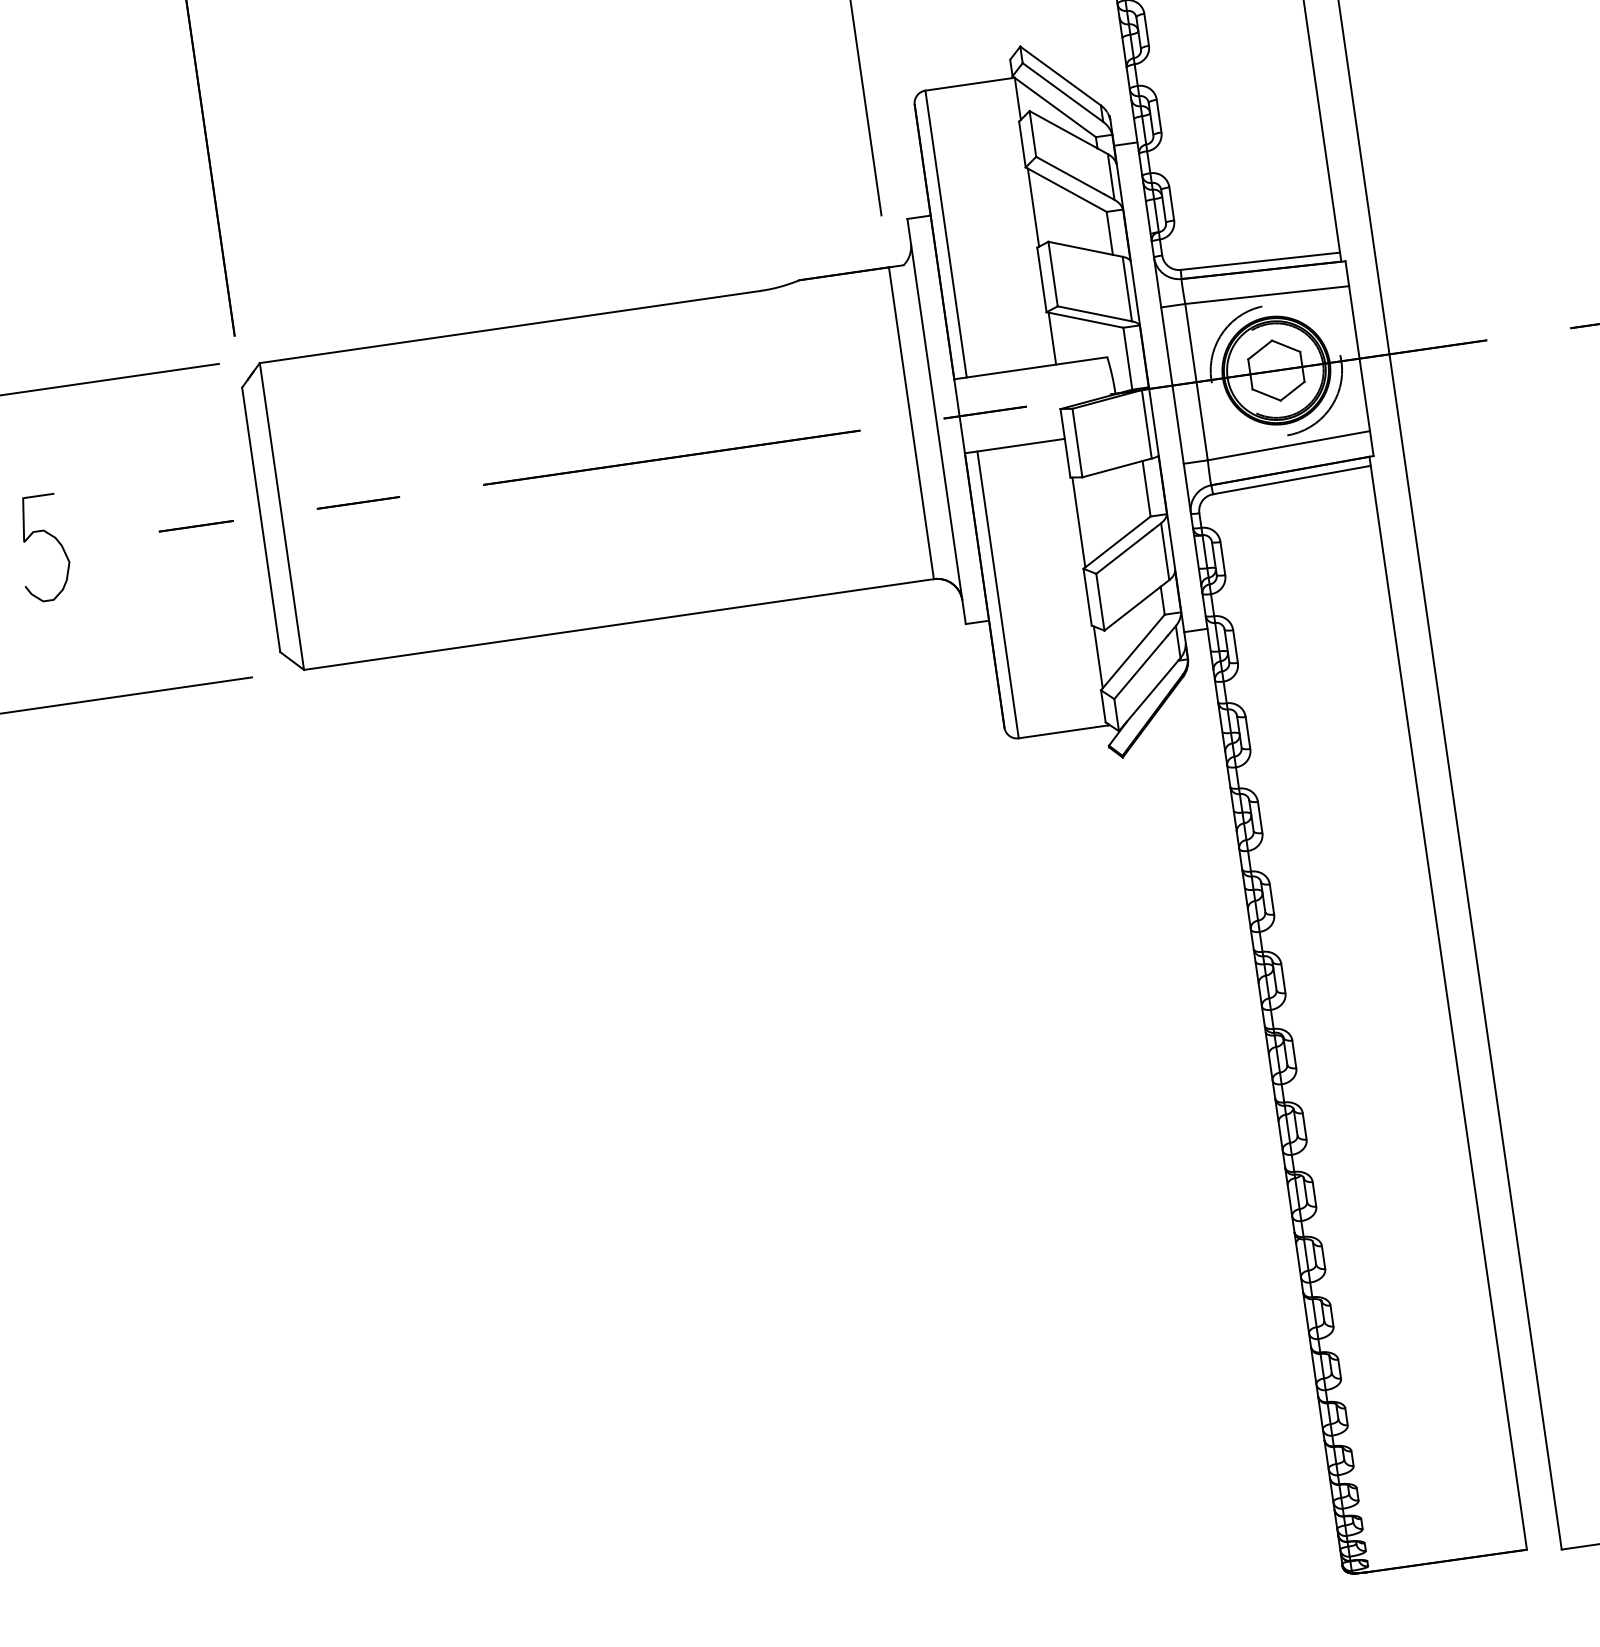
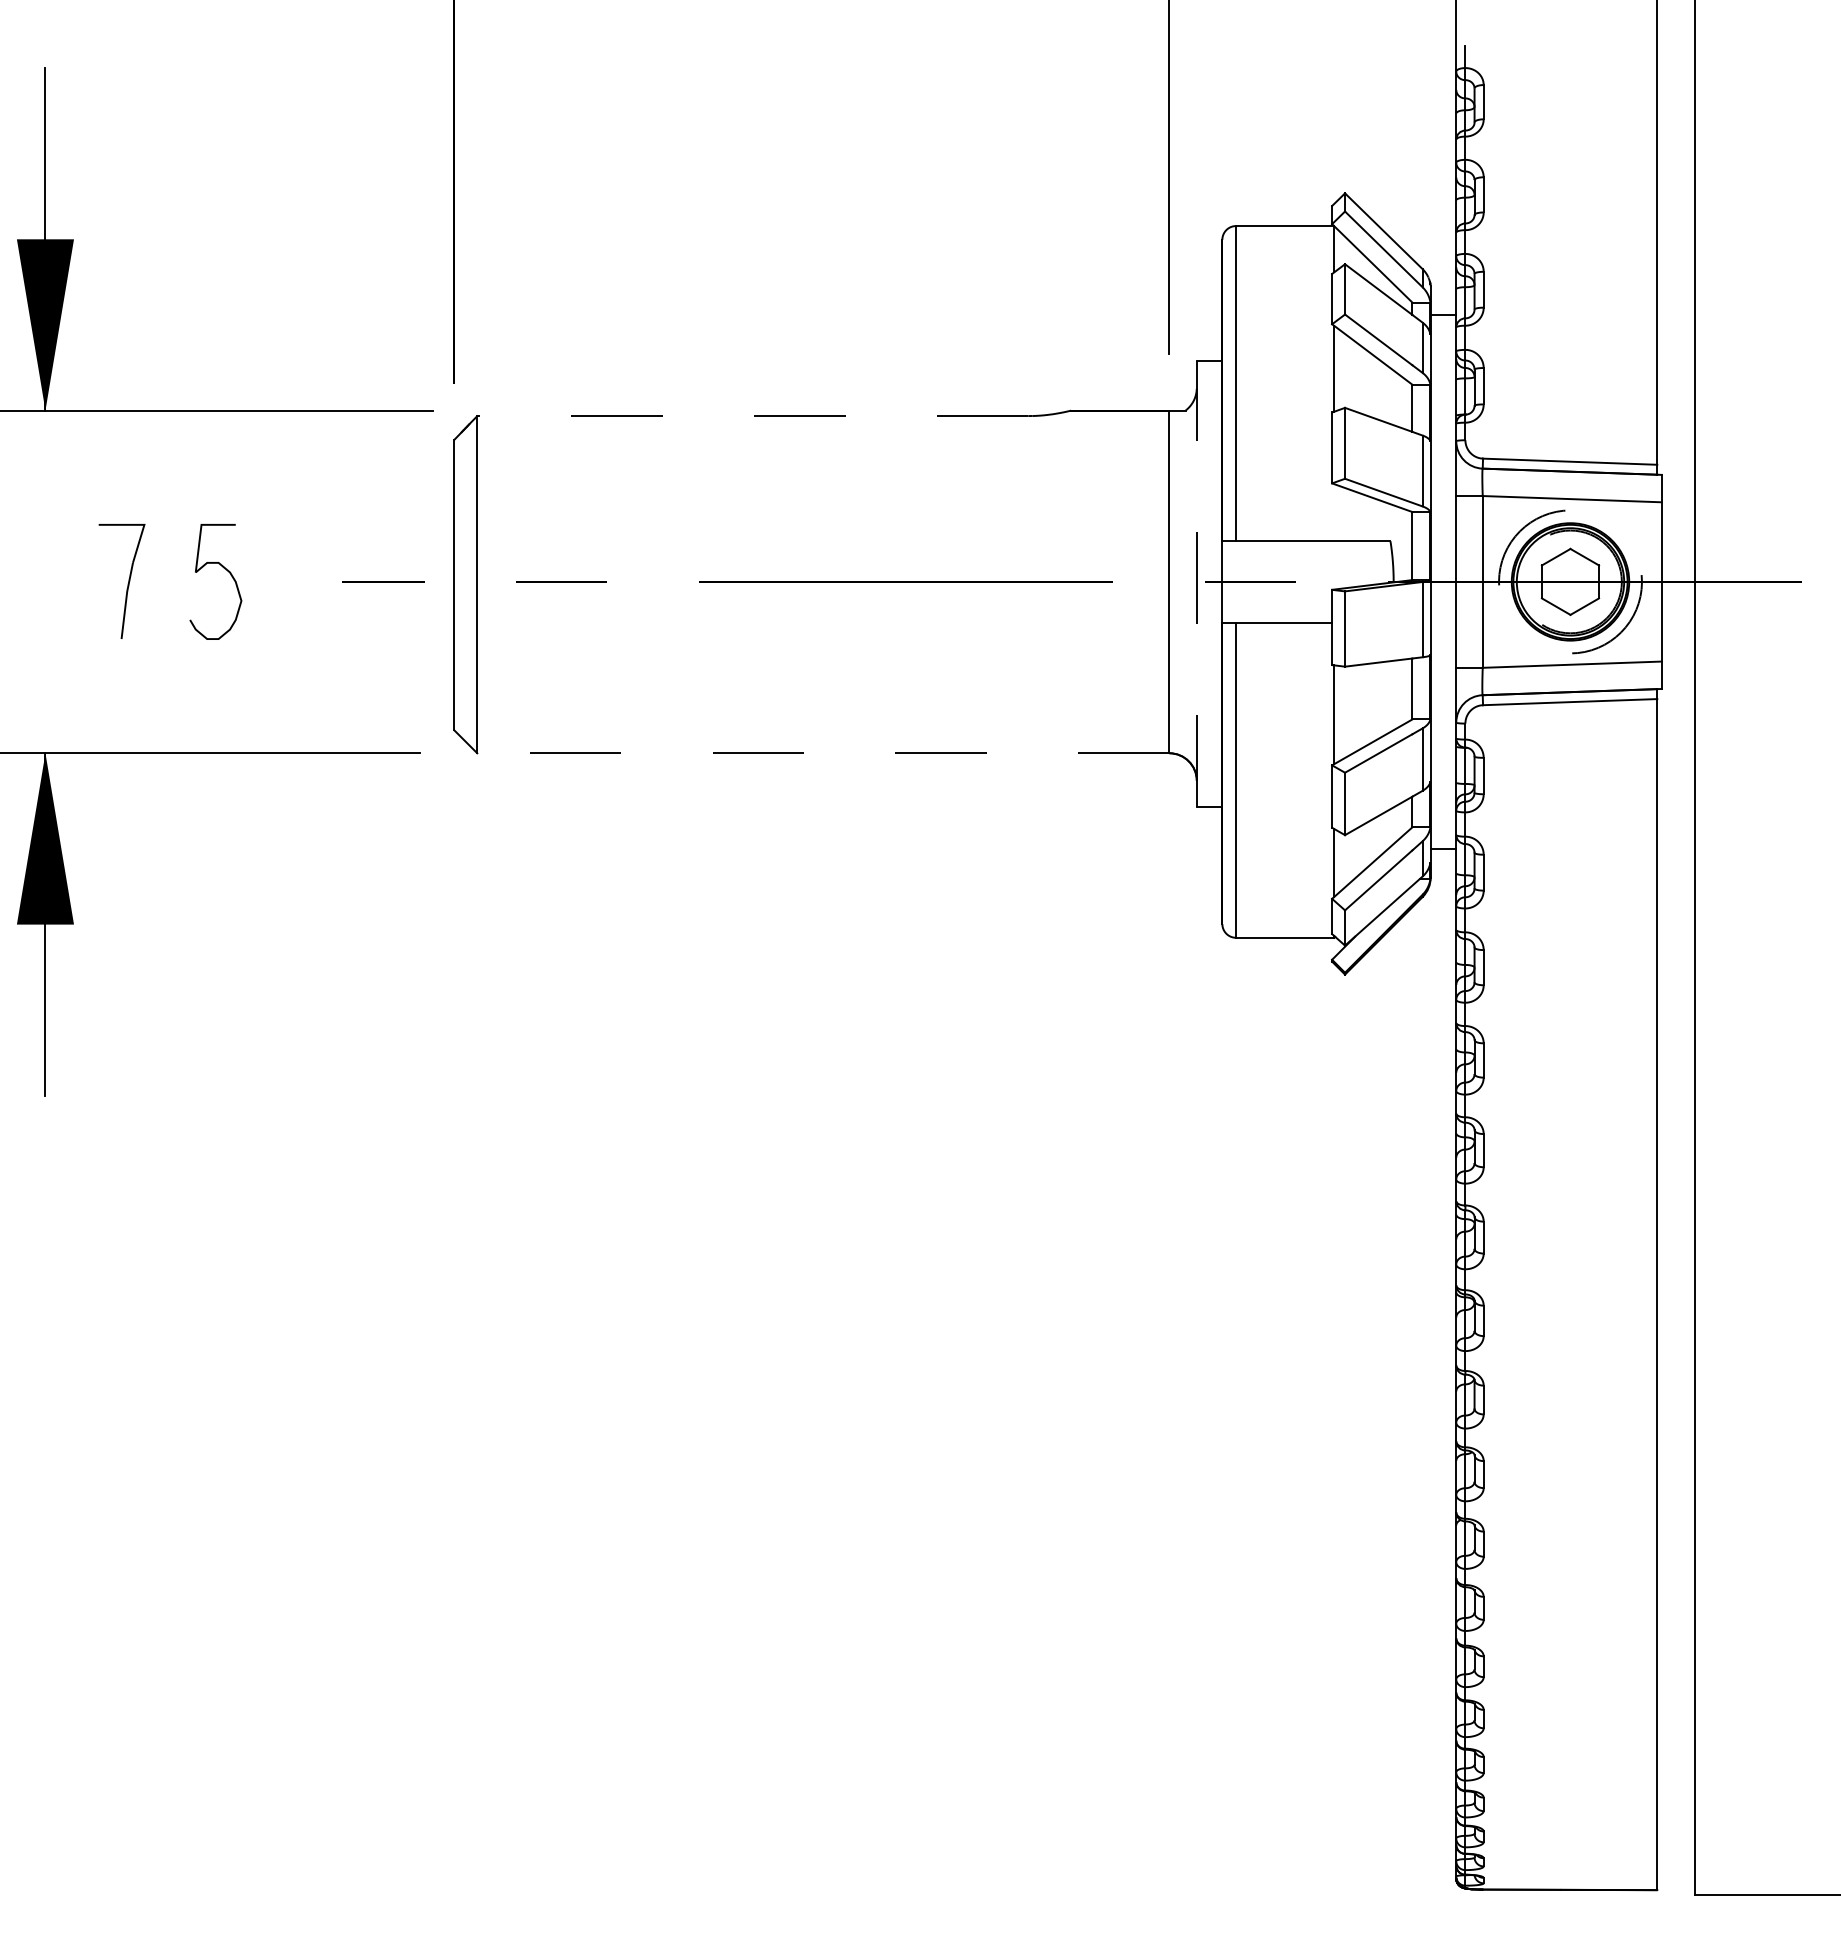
line: (510, 327) -> (752, 416), solid -> dashed
line: (1052, 338) -> (1334, 512), removed
line: (936, 422) -> (1196, 584), solid -> dashed
line: (618, 624) -> (822, 753), solid -> dashed

